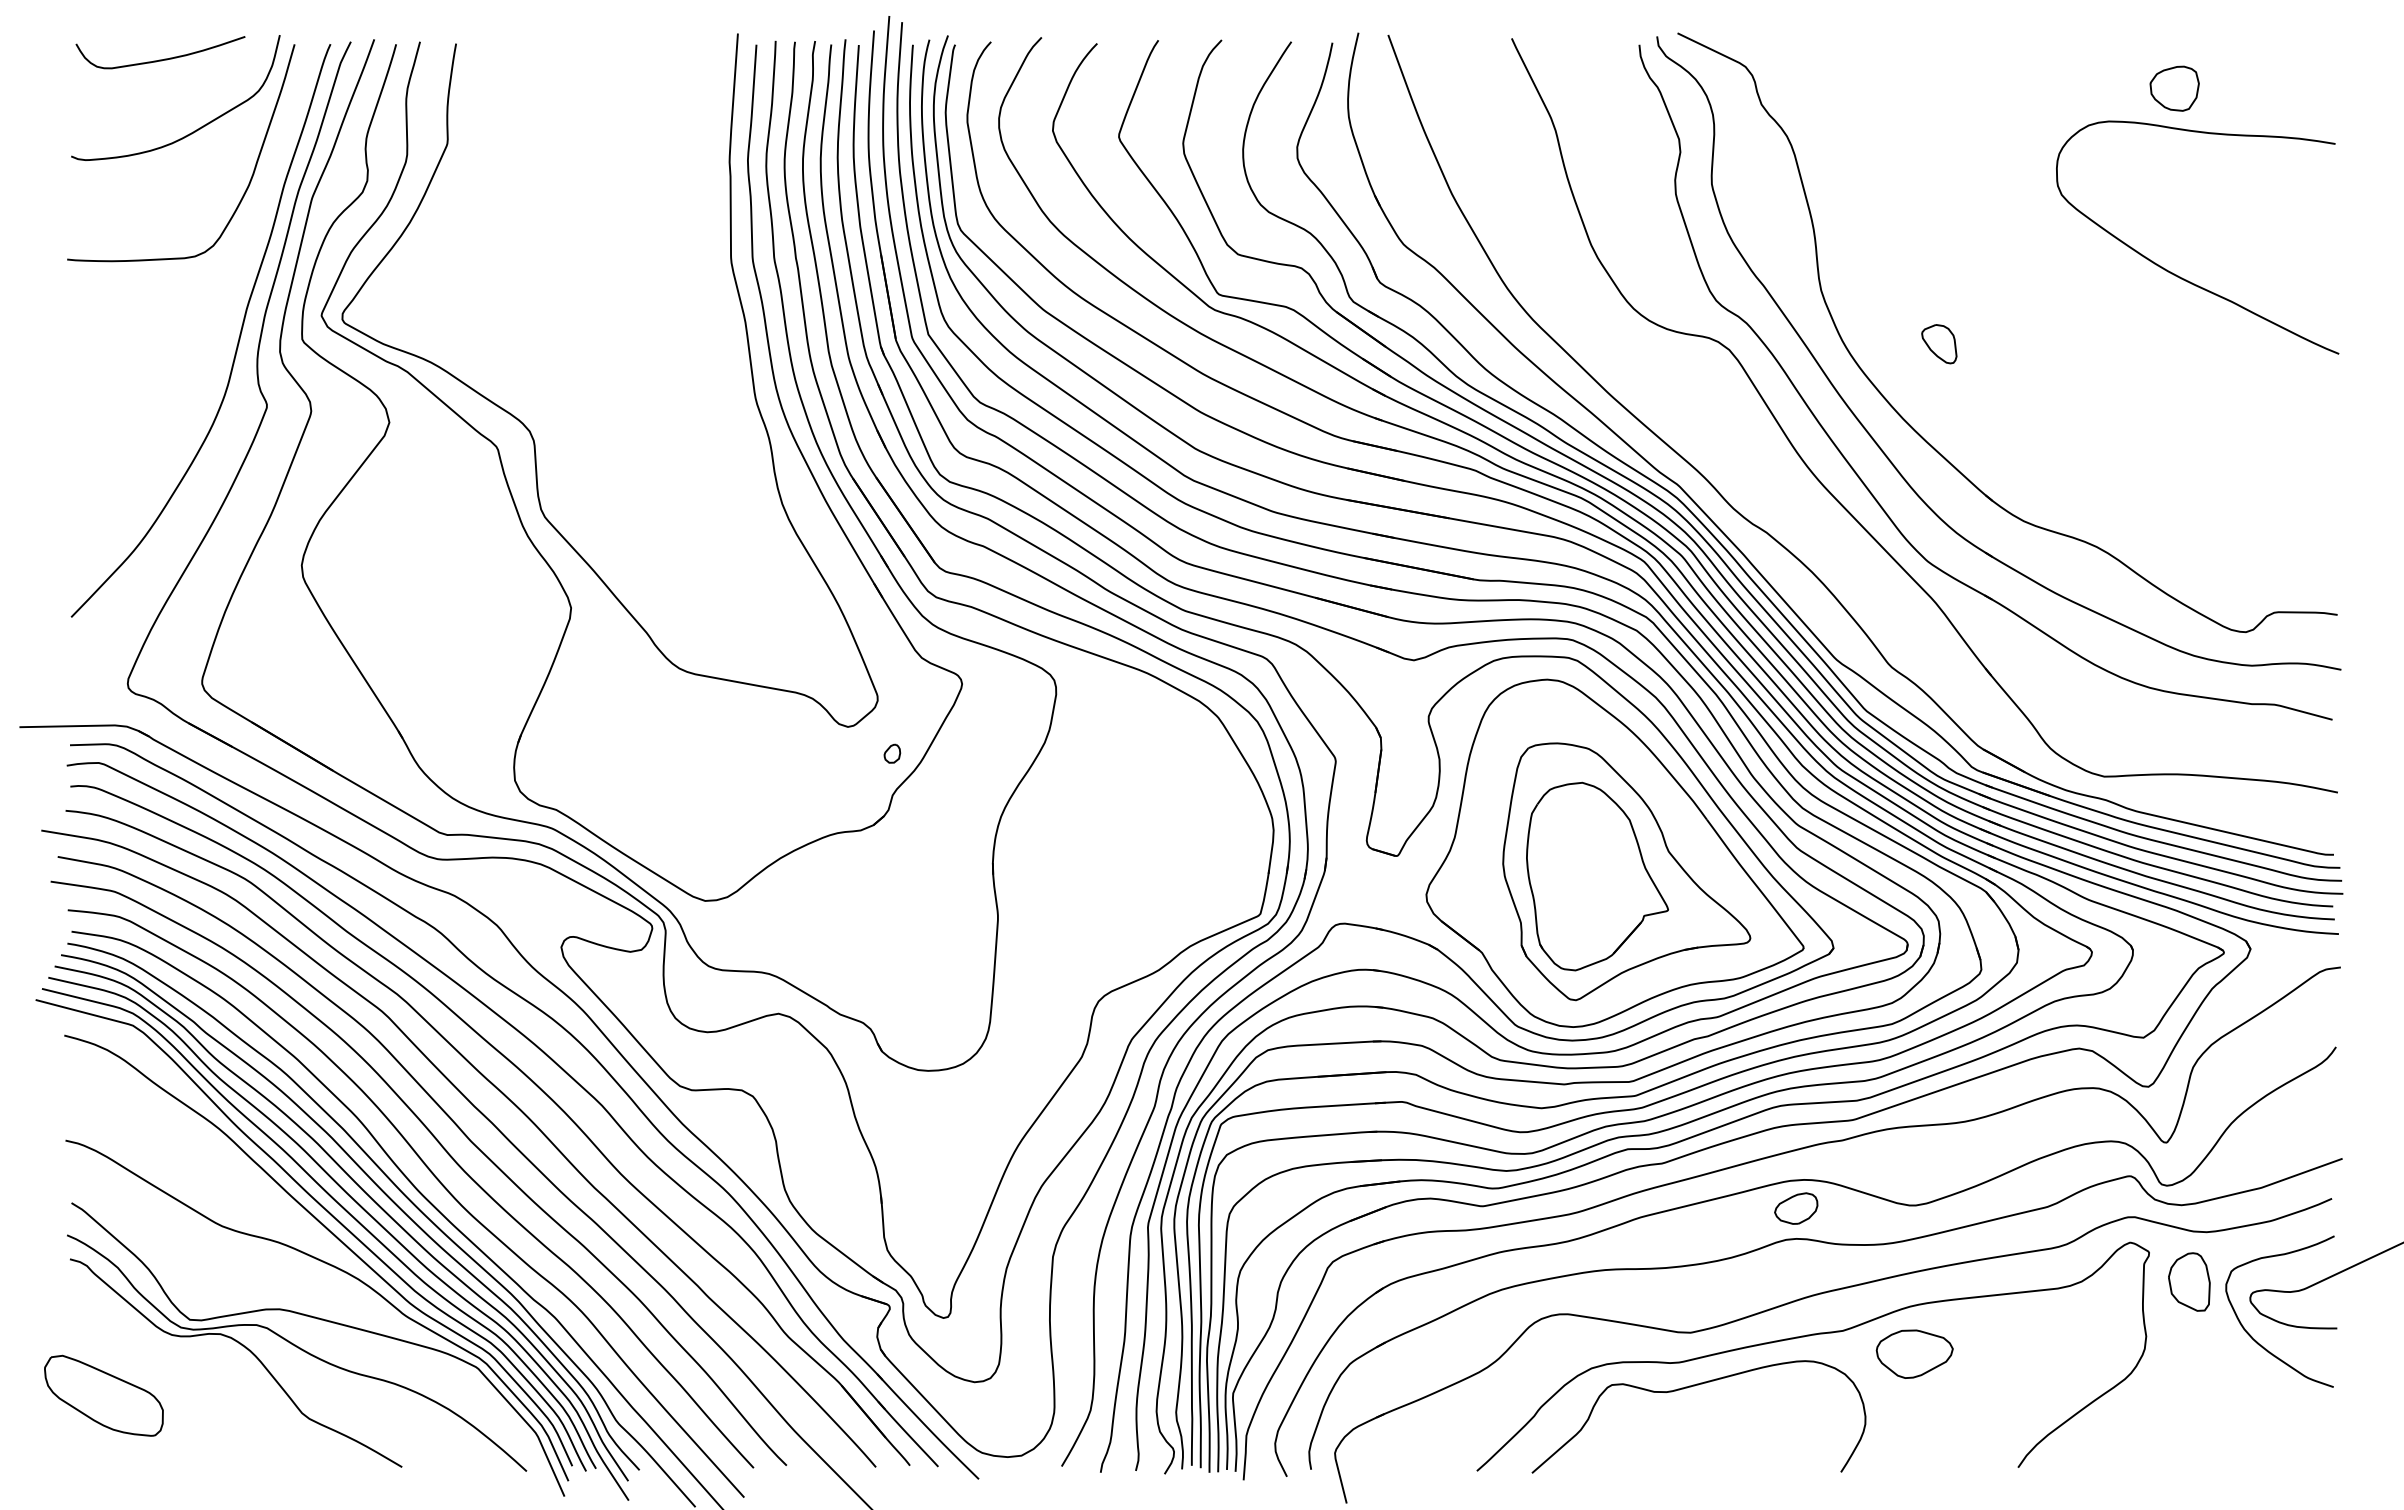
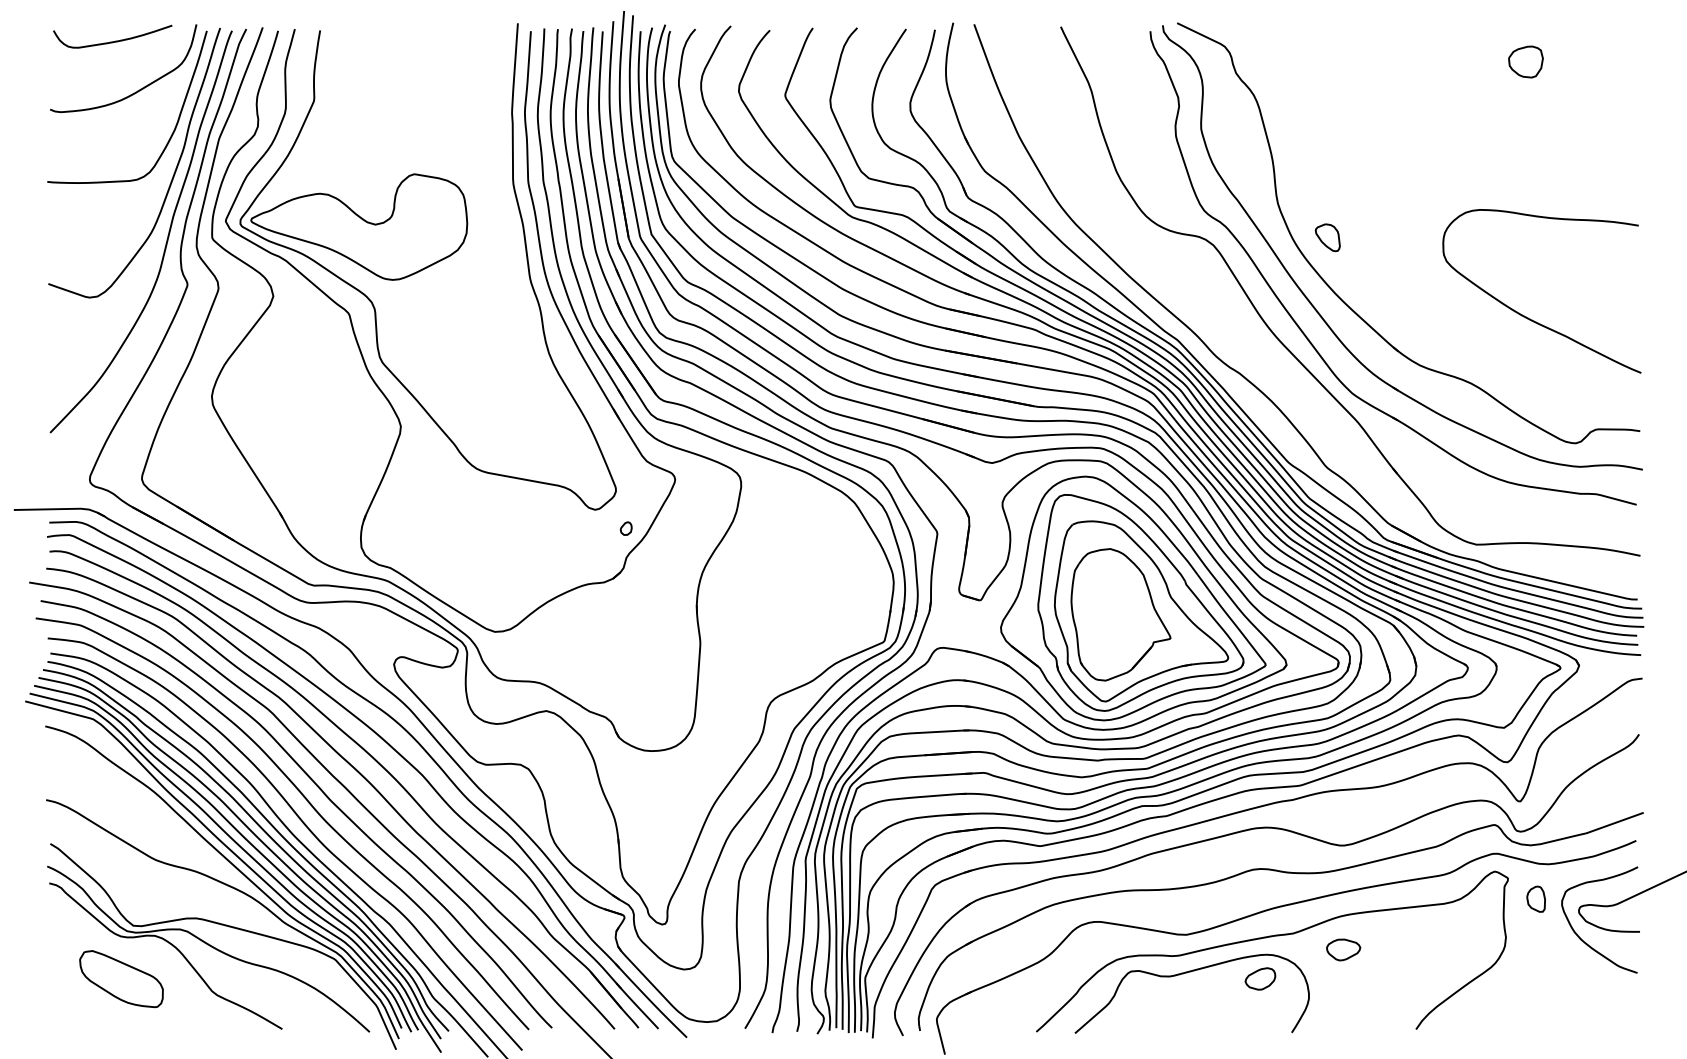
curve: (244, 255) -> (171, 179), added
curve: (2178, 275) -> (1528, 317), moved
part: (511, 323) -> (359, 226), added
part: (1939, 344) -> (1327, 237), moved
part: (1625, 859) -> (1140, 602), added
part: (1796, 1208) -> (1260, 978), moved
part: (2188, 1281) -> (1535, 898), size x0.62
part: (1914, 1354) -> (1343, 950), size x0.62
part: (103, 1395) -> (121, 978), moved

